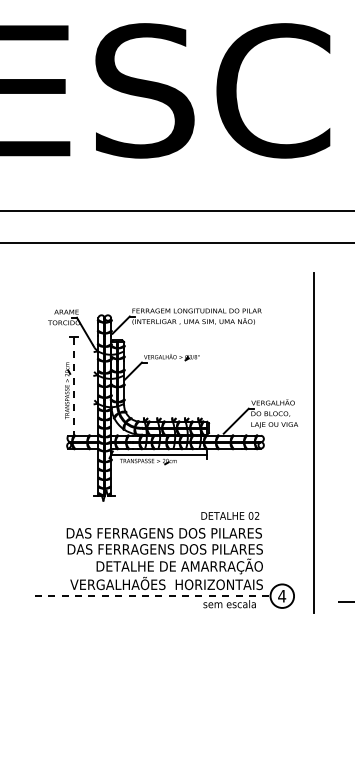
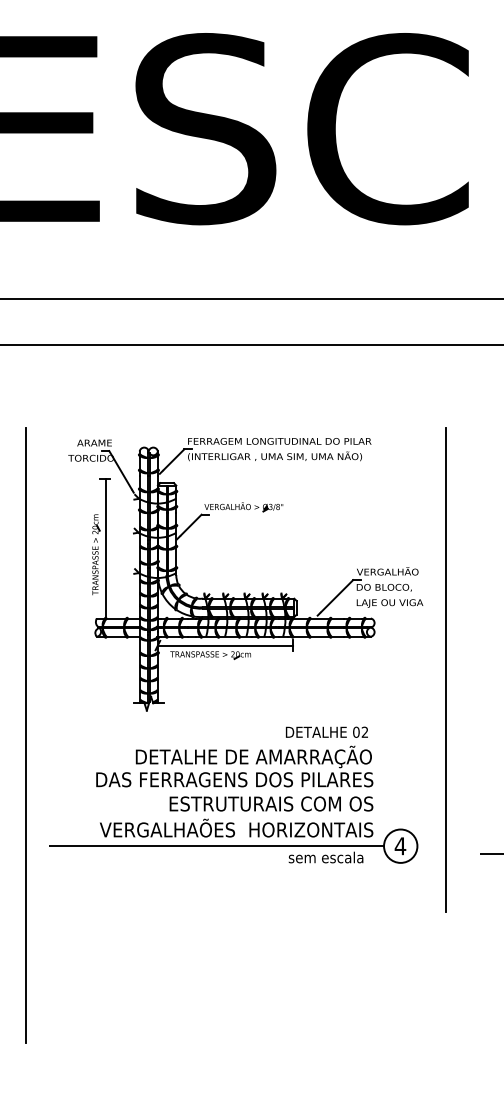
line: (74, 386) -> (105, 548), dashed -> solid
line: (313, 442) -> (444, 669), moved
line: (18, 517) -> (26, 734), added
text: (163, 533) -> (232, 757), DAS FERRAGENS DOS PILARES -> DETALHE DE AMARRAÇÃO
text: (179, 566) -> (254, 804), DETALHE DE AMARRAÇÃO -> ESTRUTURAIS COM OS
line: (152, 596) -> (216, 846), dashed -> solid

